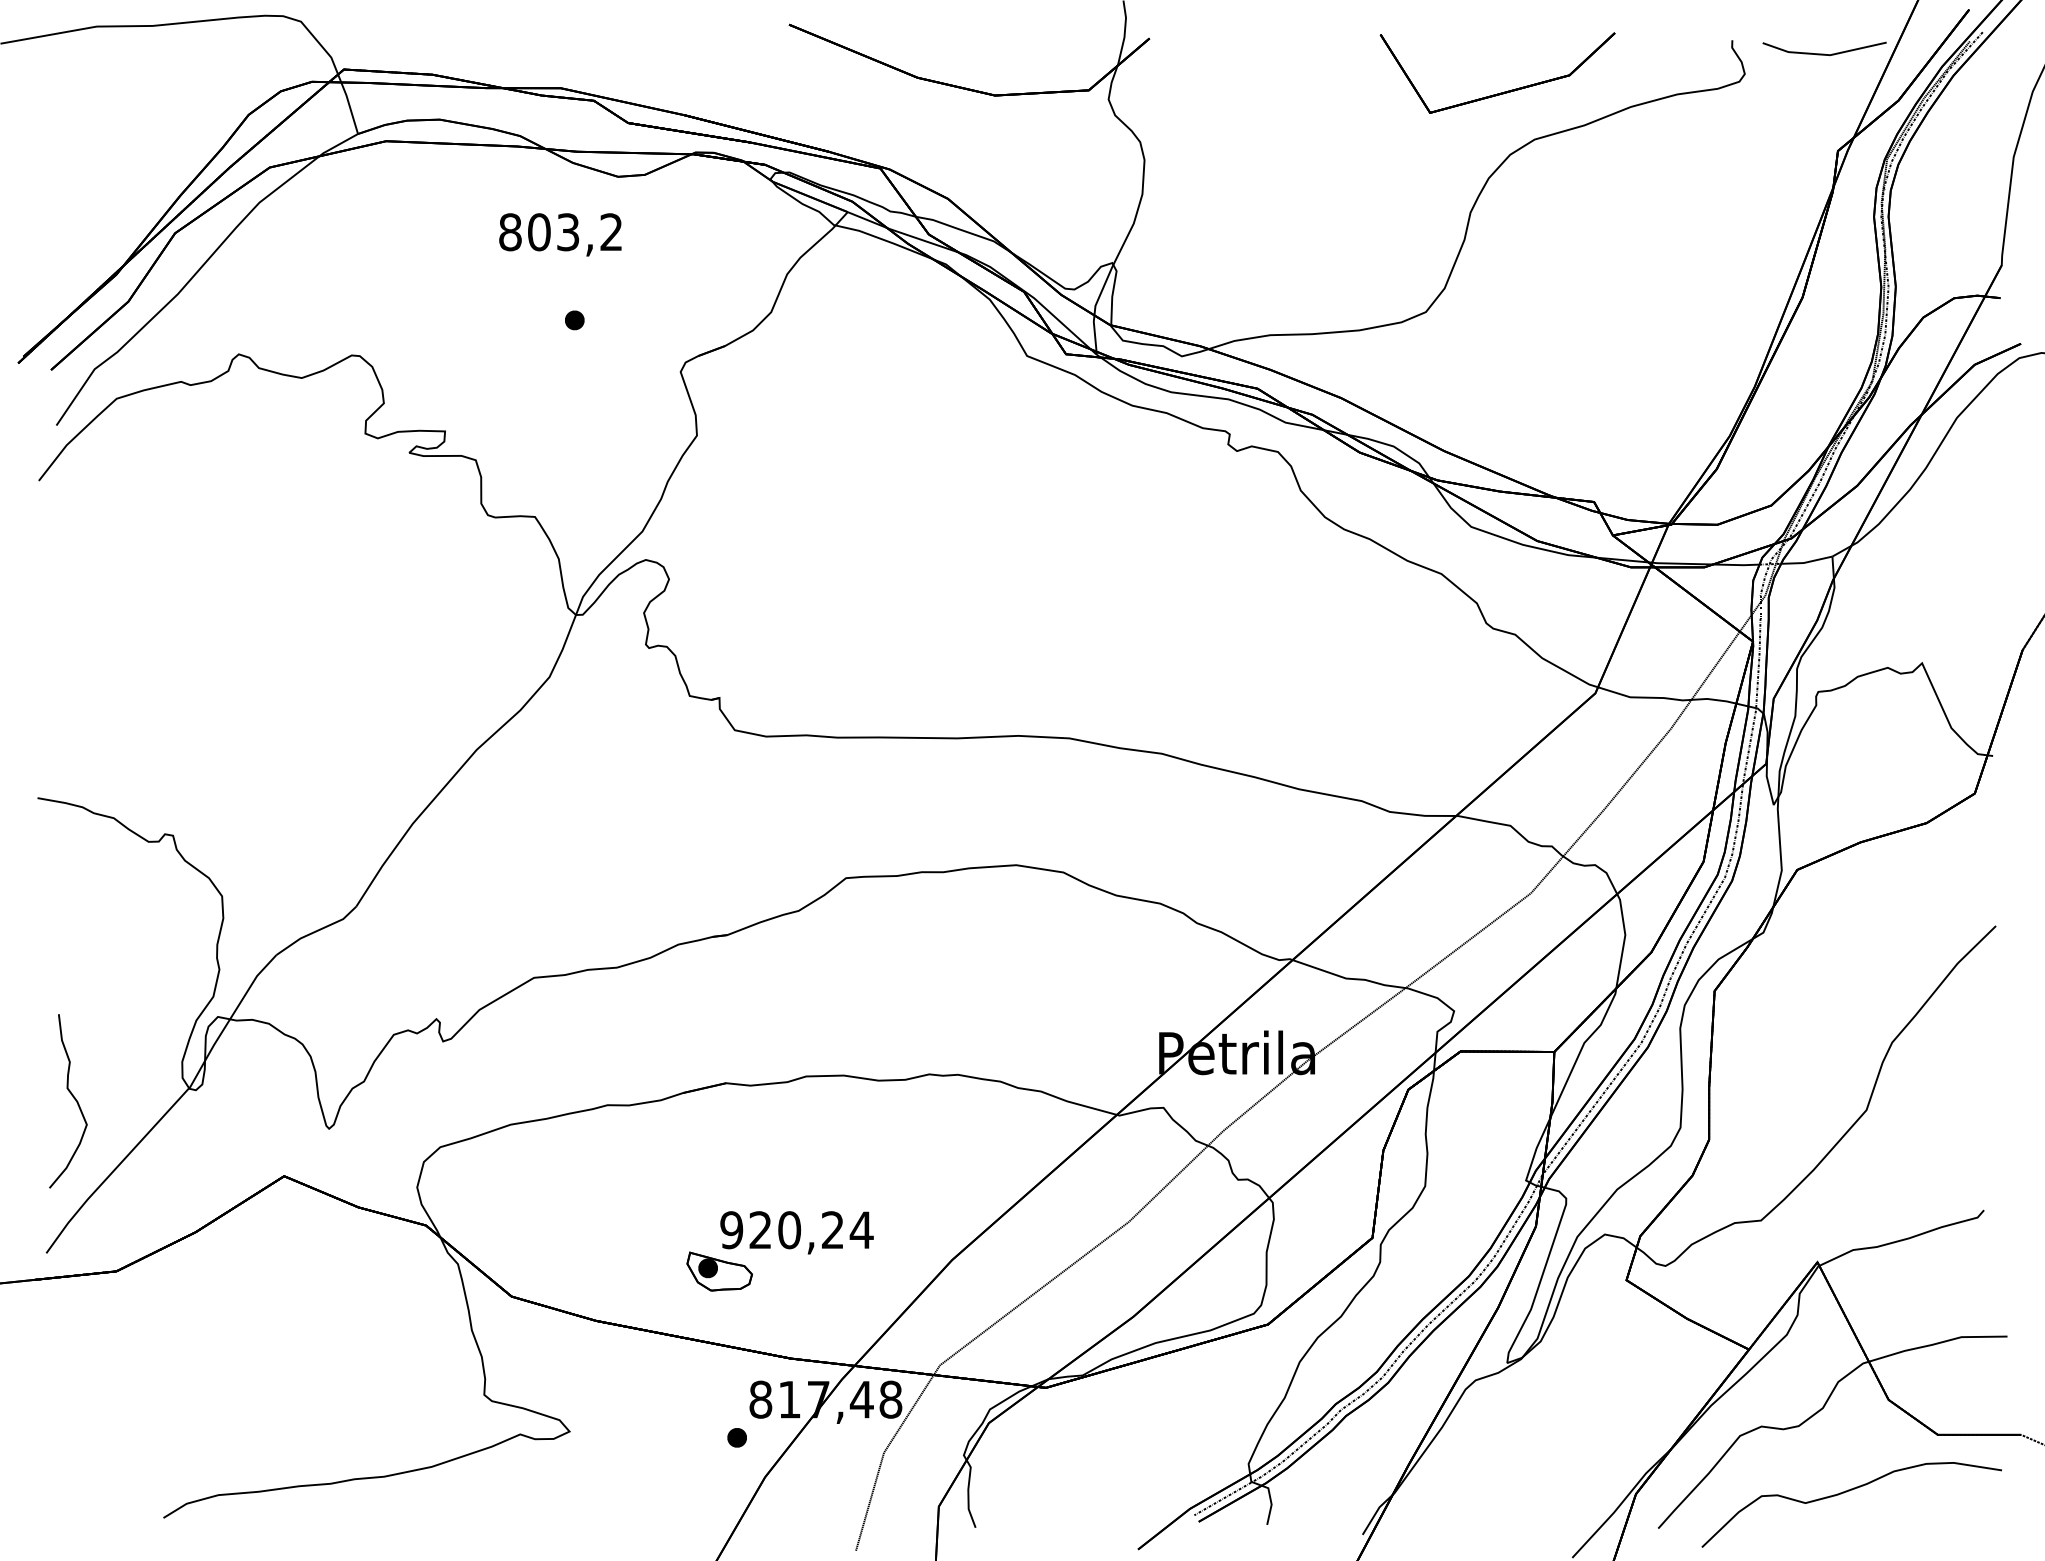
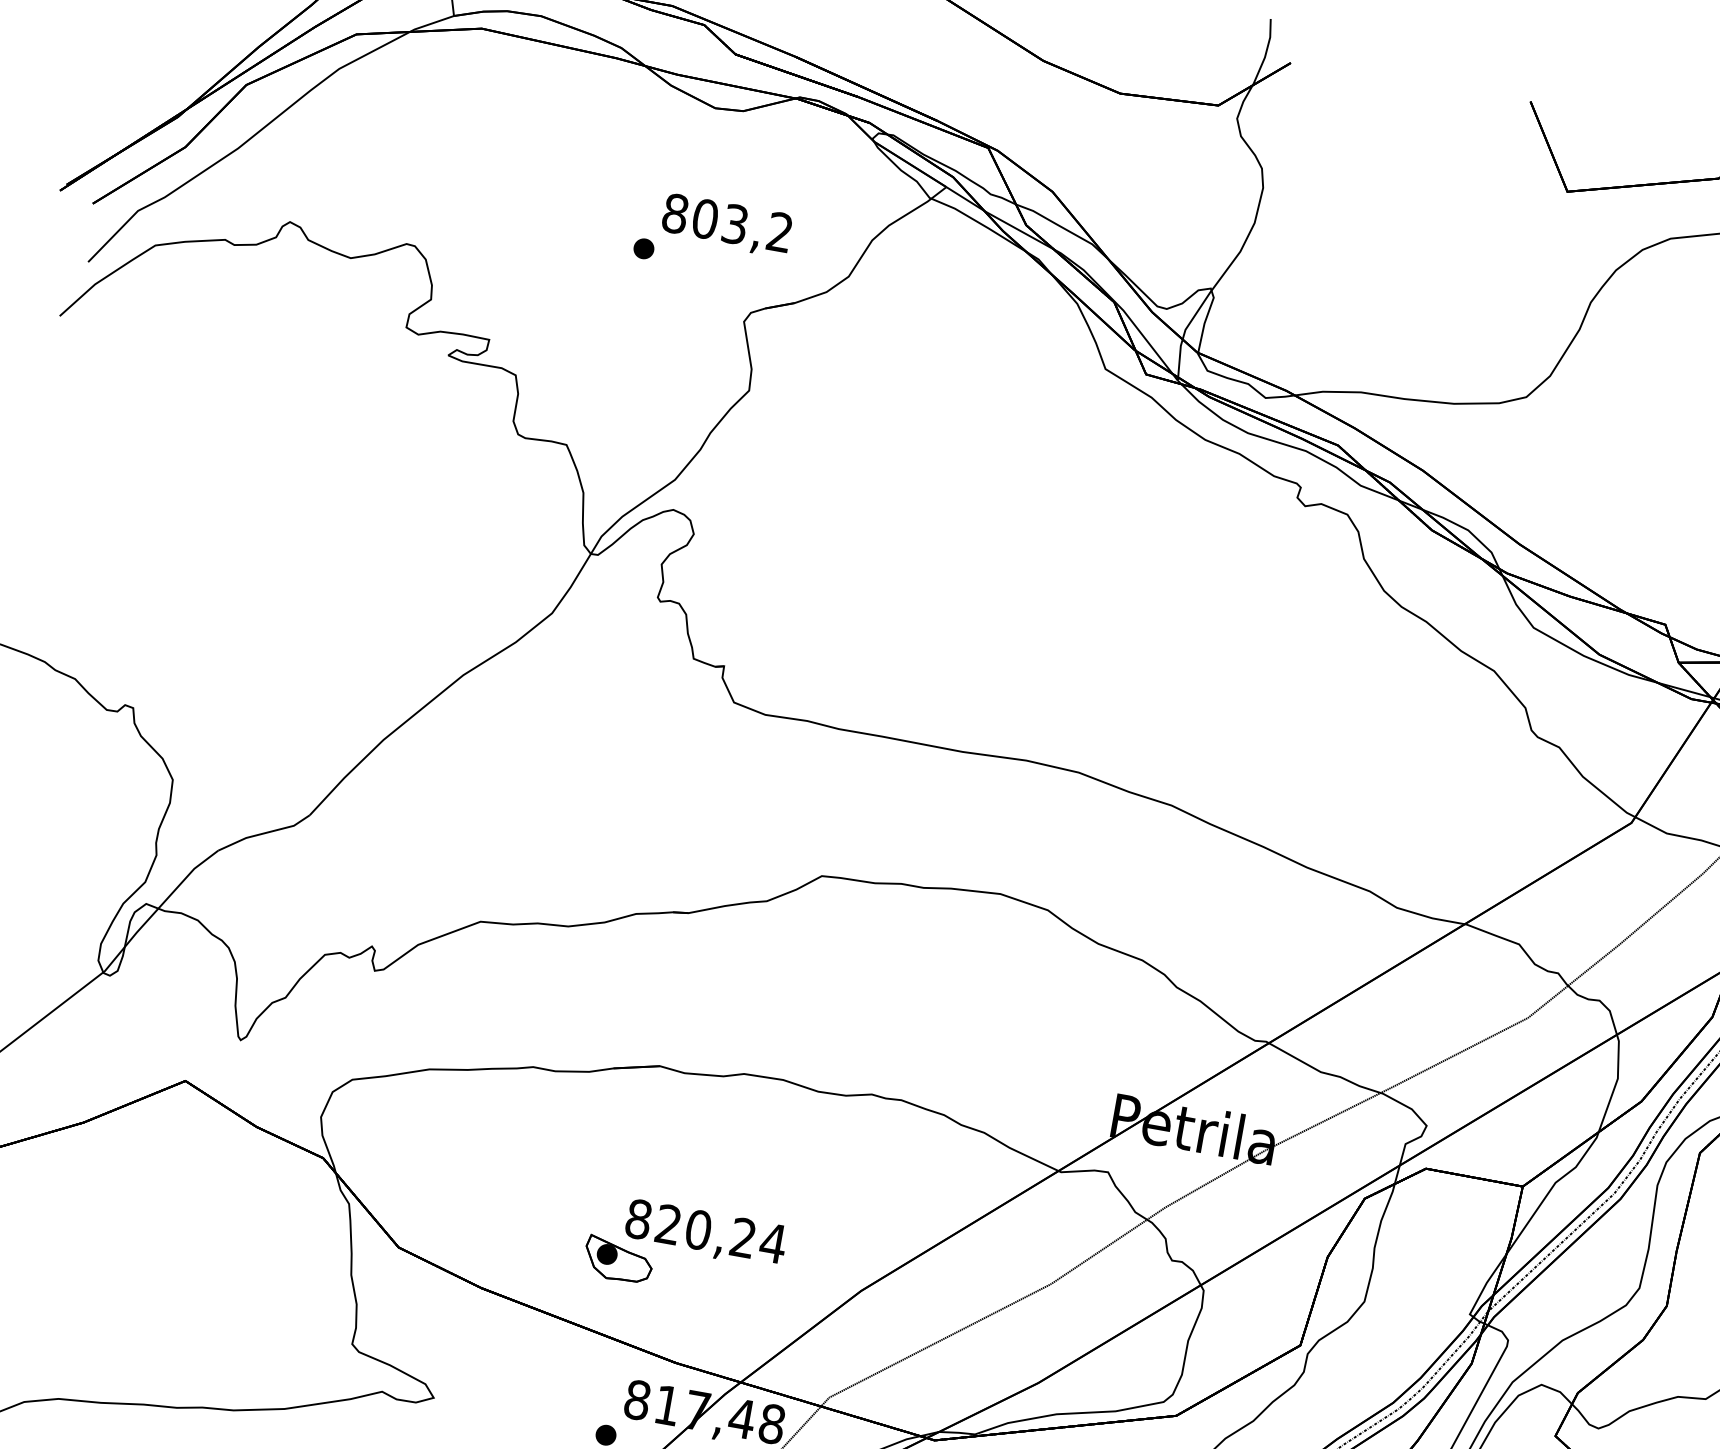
text: (560, 234) -> (726, 225), moved
text: (731, 1230) -> (638, 1219), 920,24 -> 820,24

